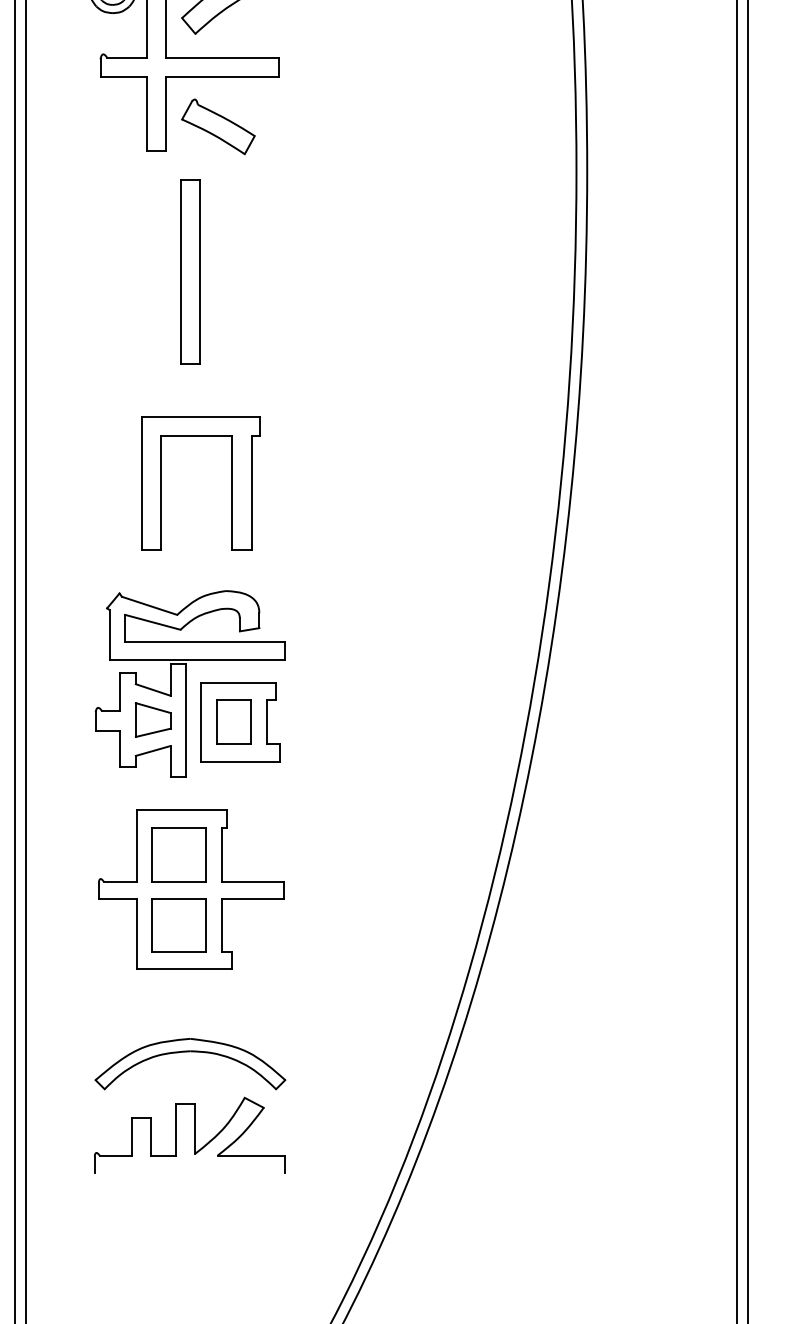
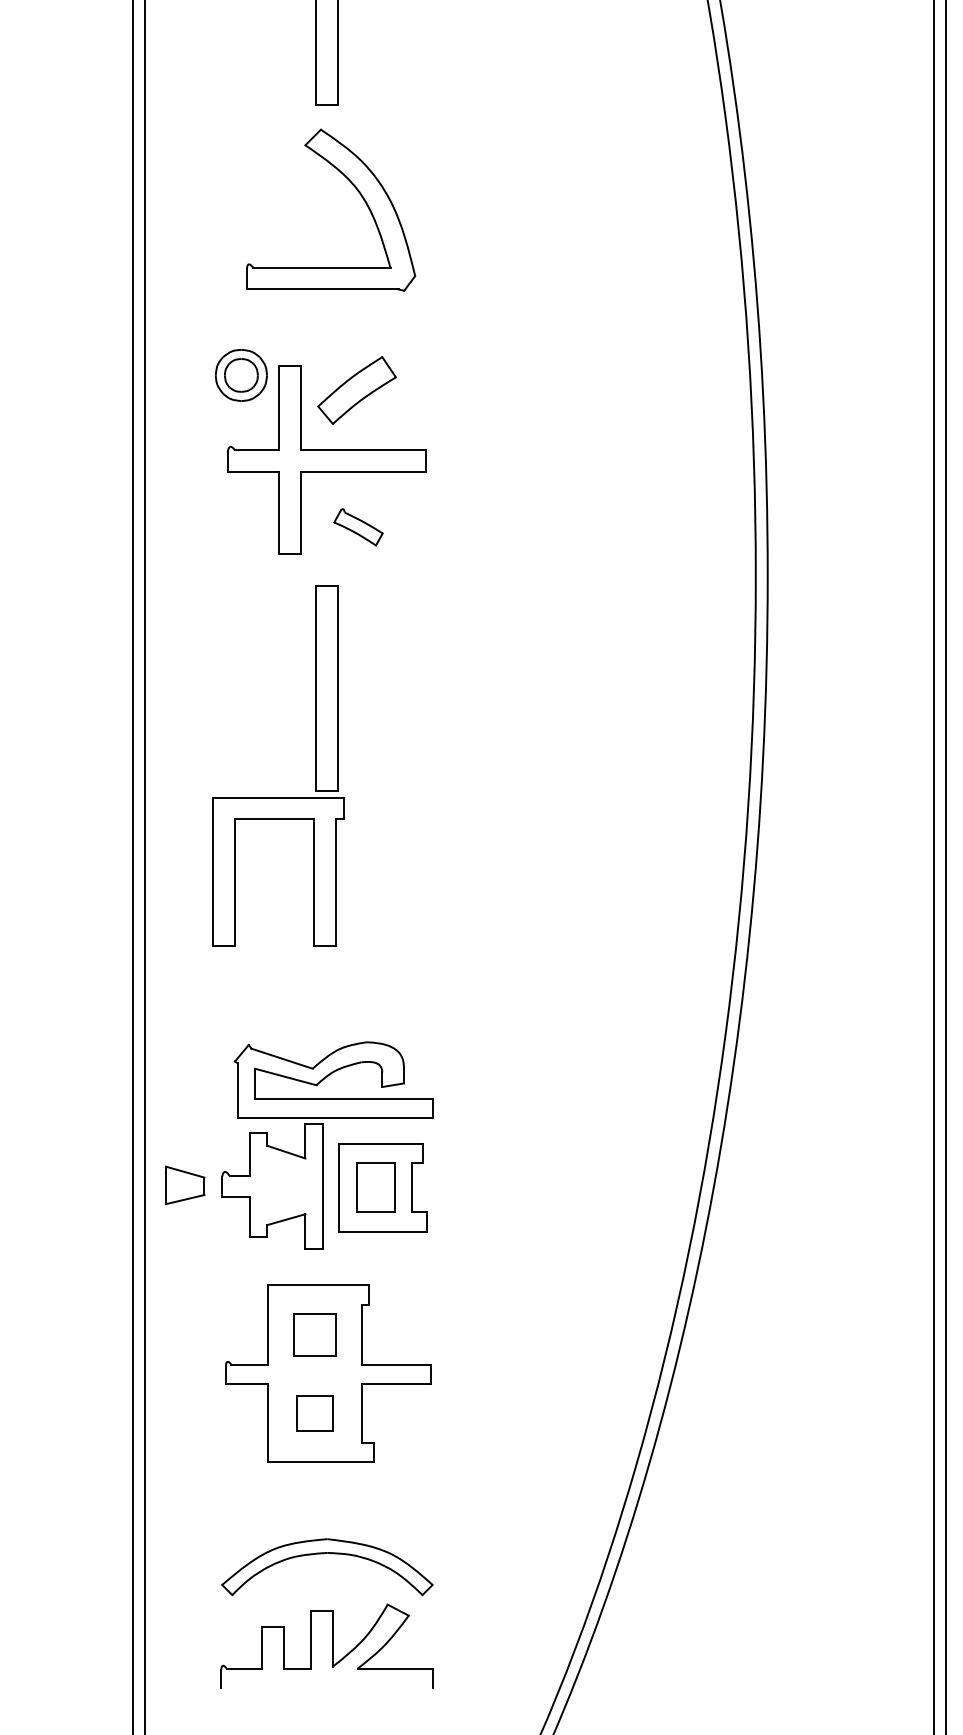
part: (218, 127) -> (358, 527), size x0.6
part: (231, 483) -> (313, 871), moved
part: (153, 720) -> (185, 1185), moved
part: (178, 854) -> (314, 1334), size x0.7
part: (178, 925) -> (314, 1413), size x0.6

